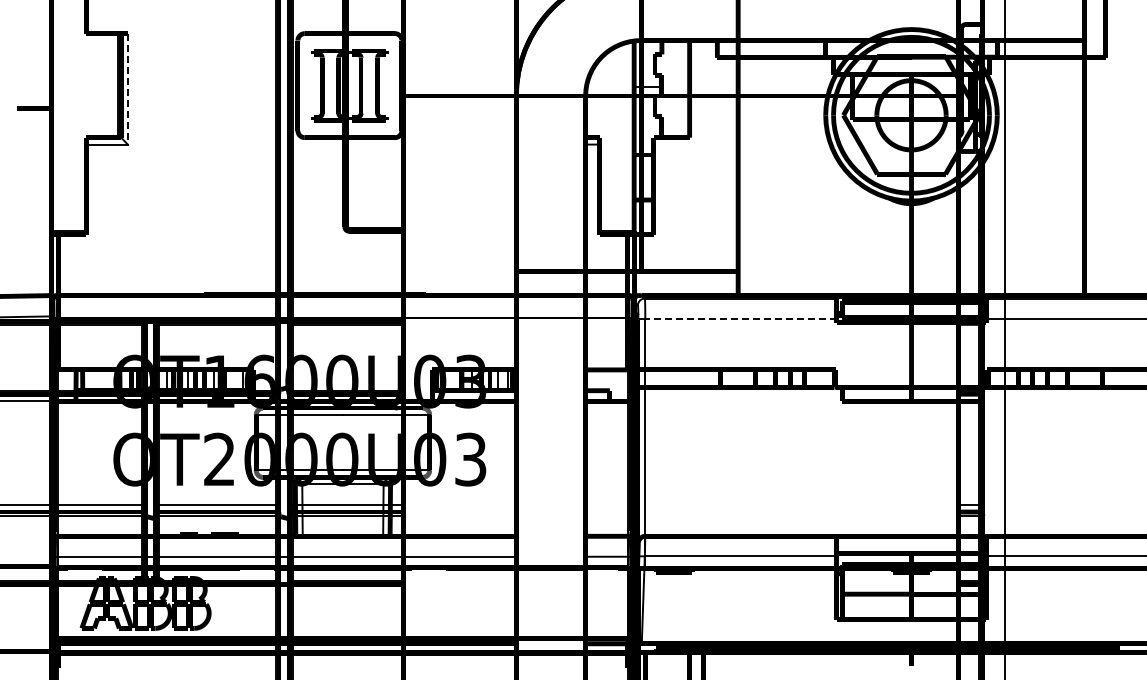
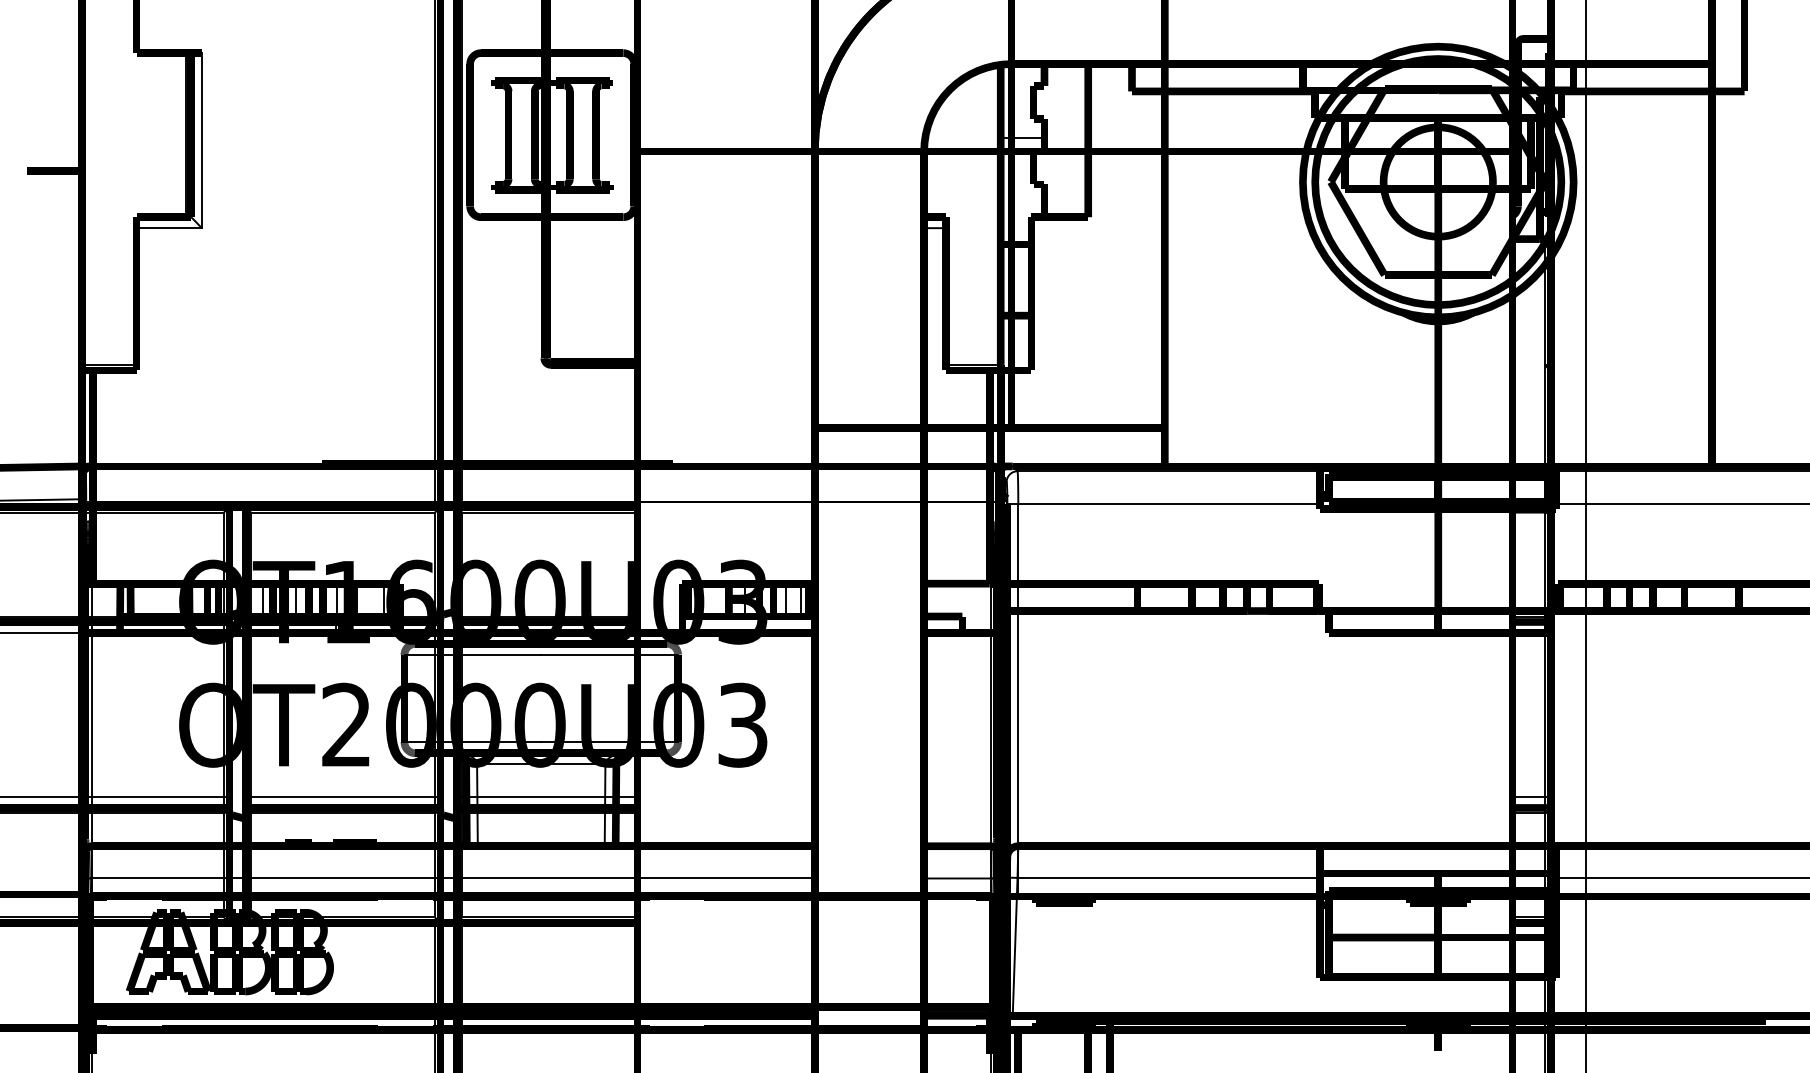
line: (128, 89) -> (202, 141), dashed -> solid
line: (740, 319) -> (1168, 504), dashed -> solid

